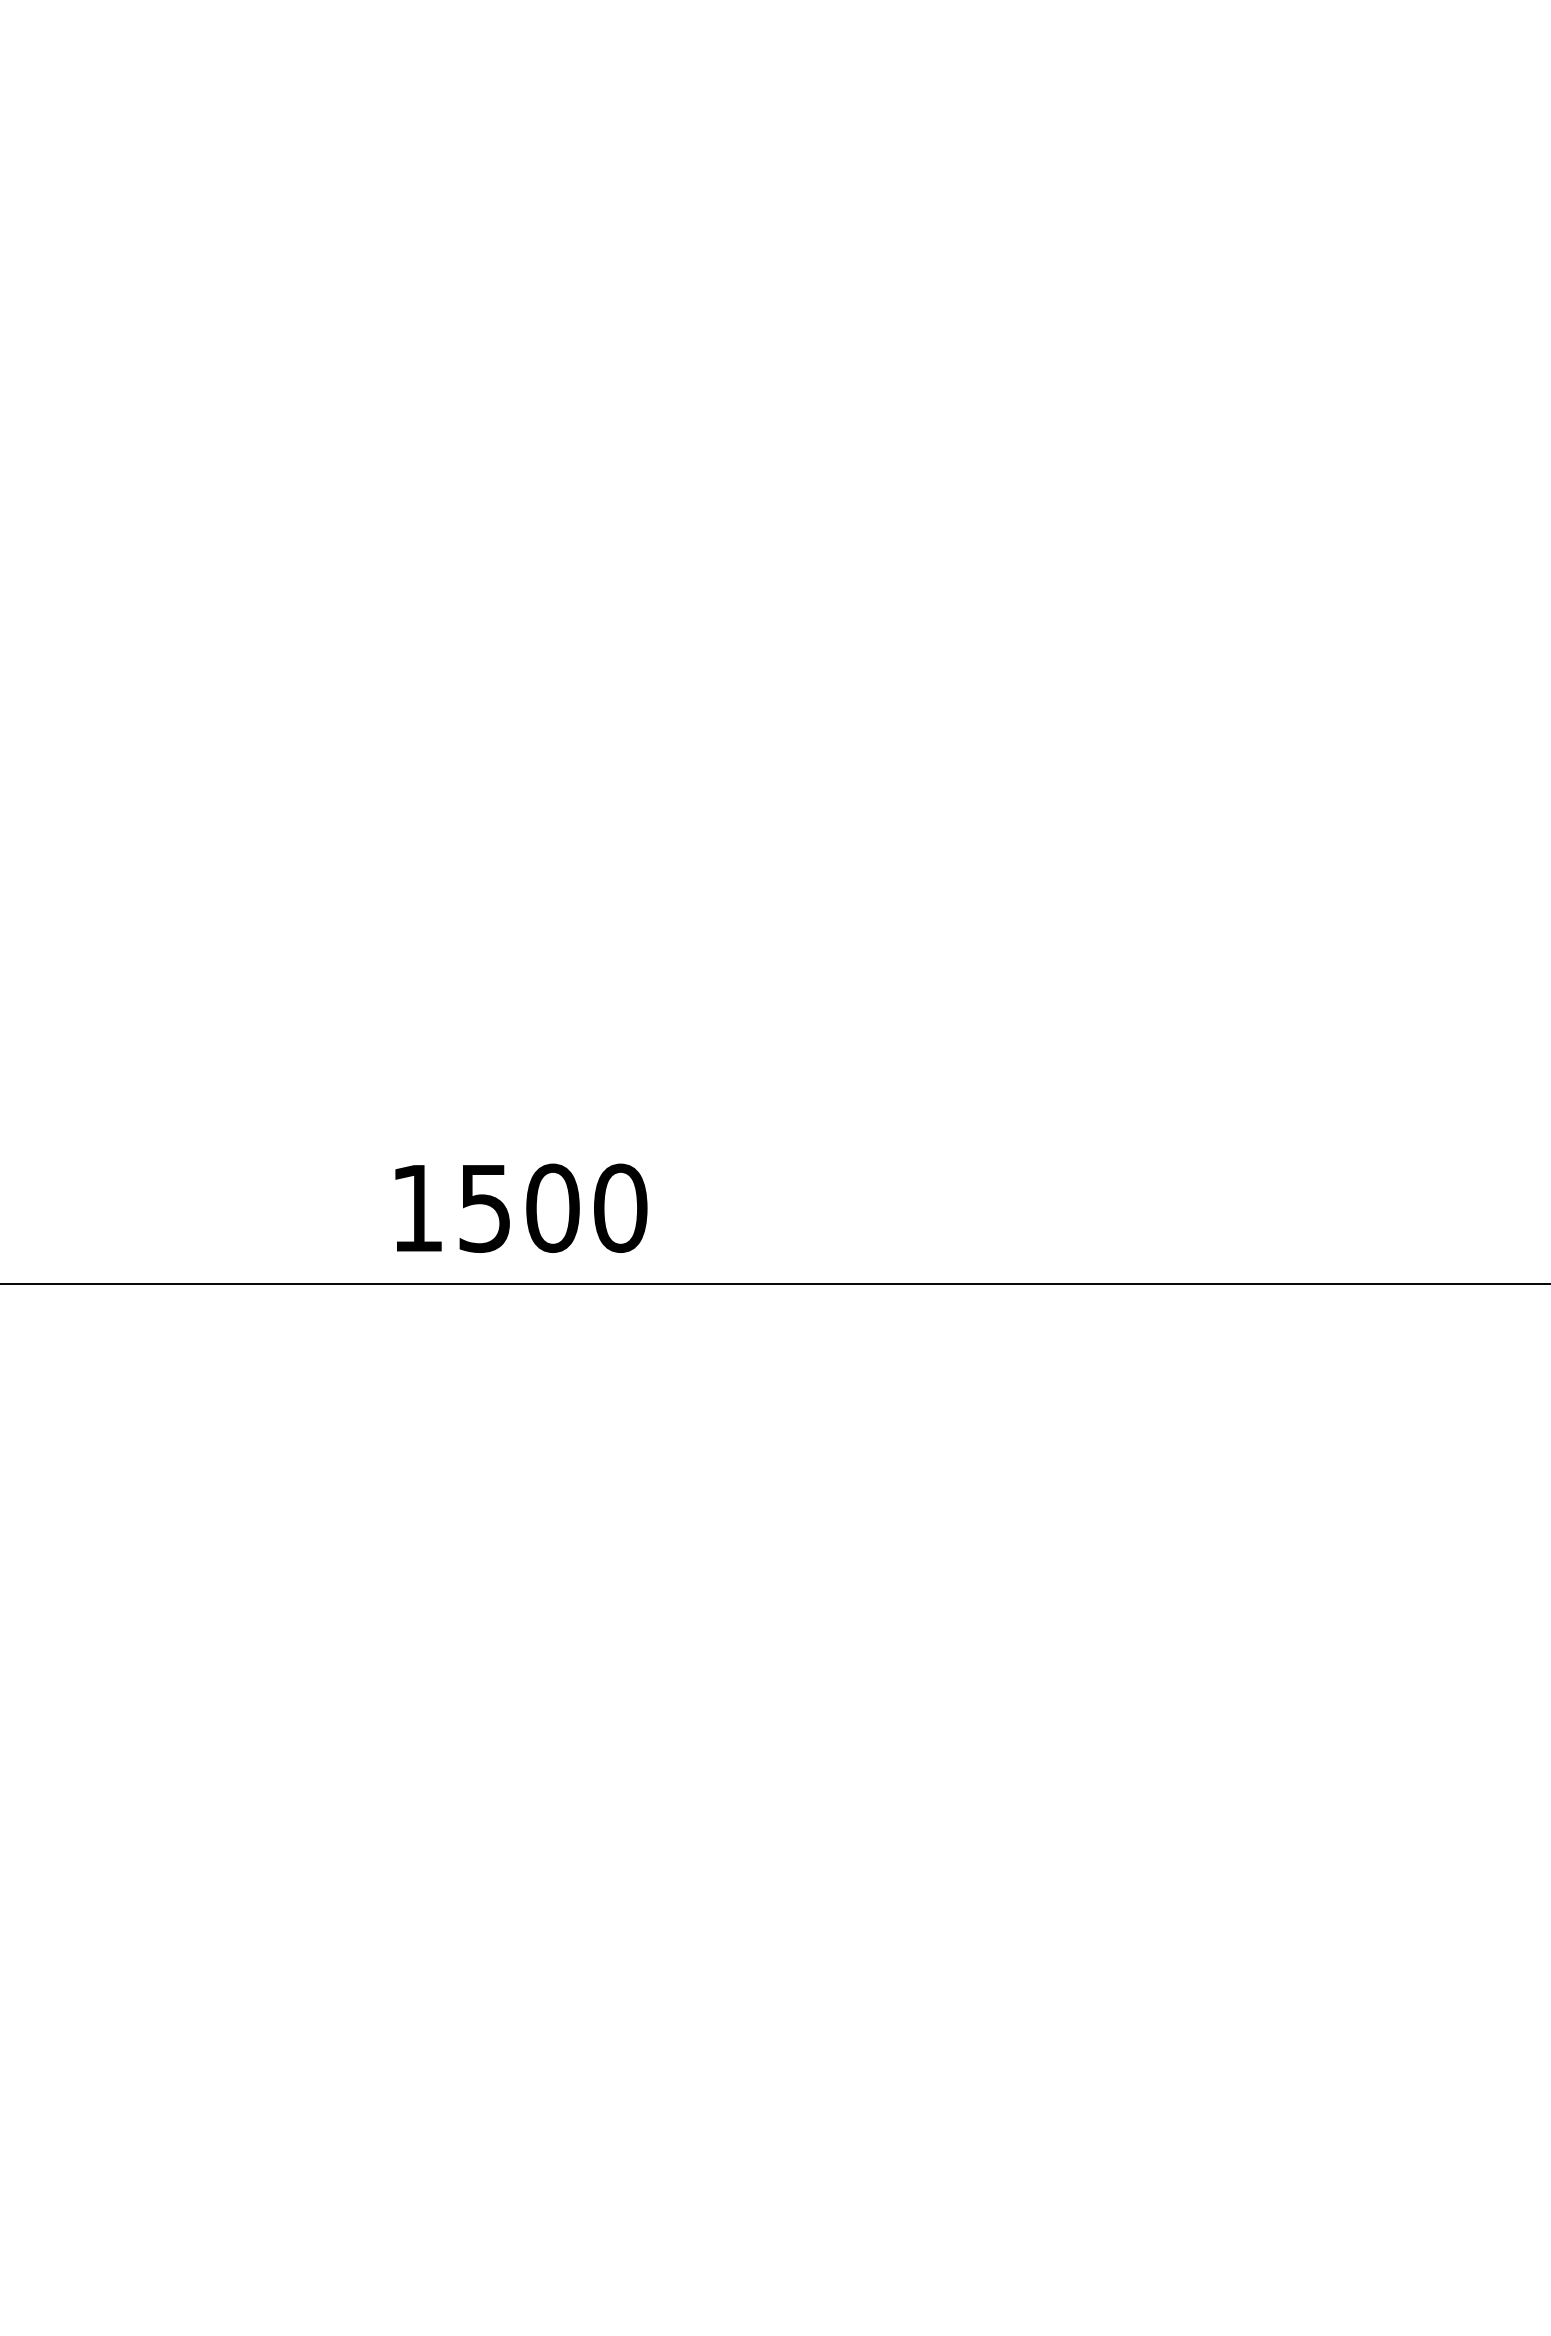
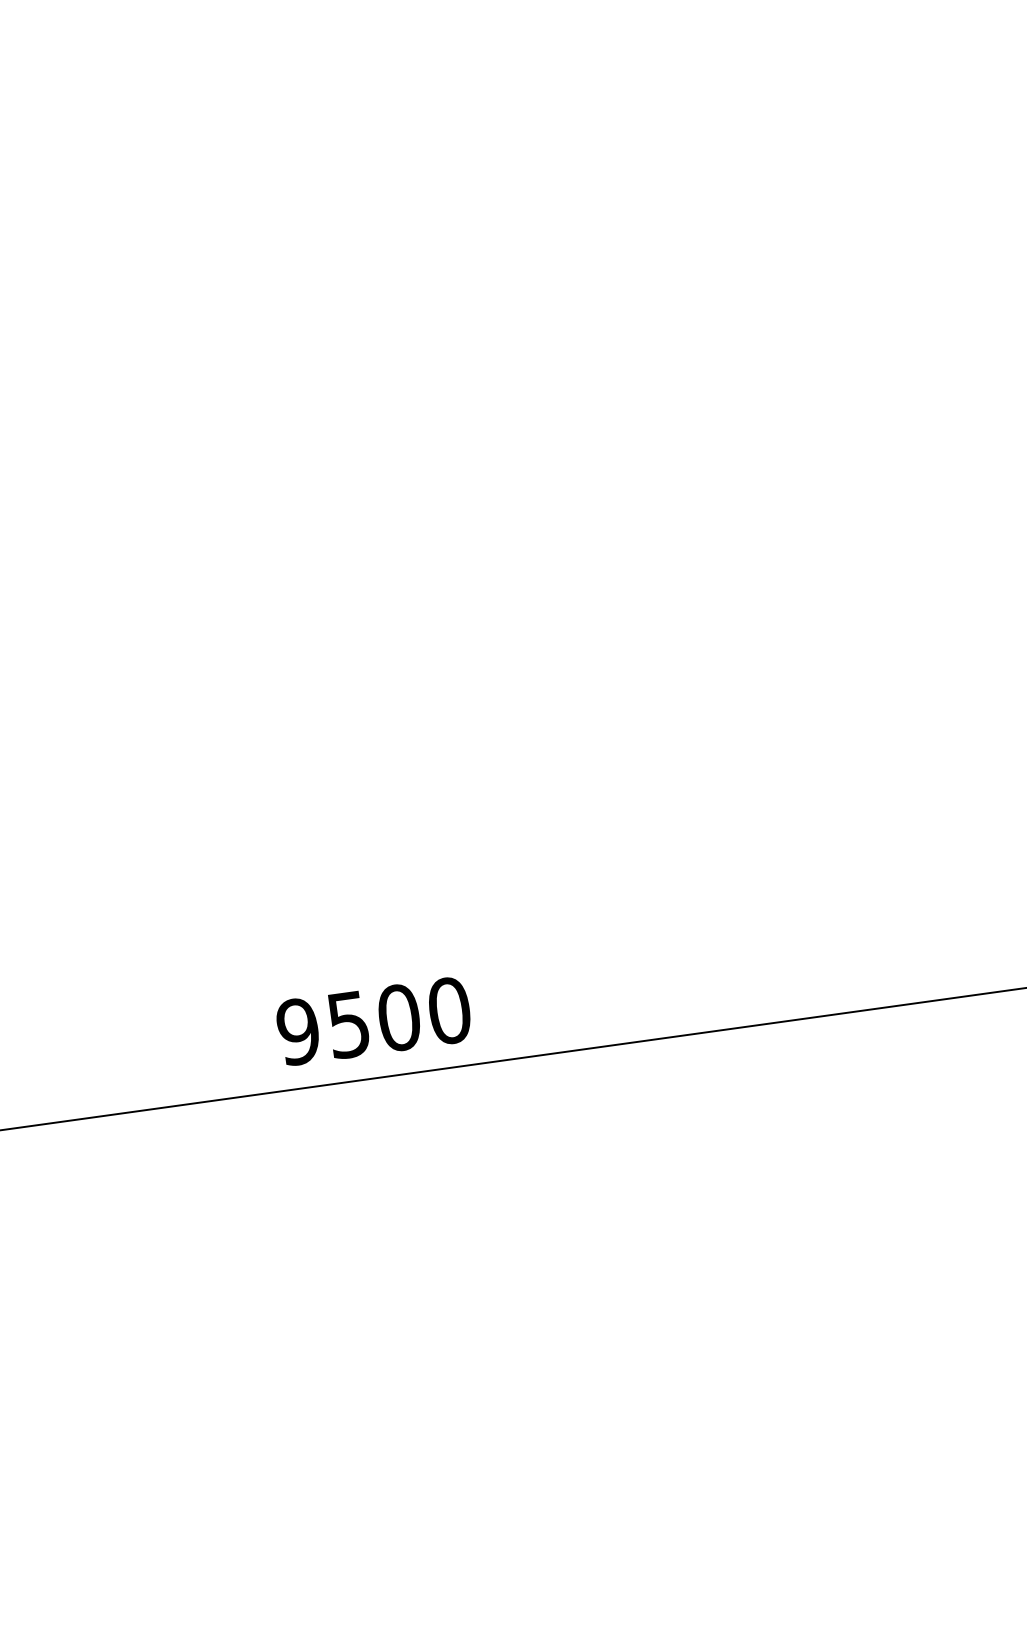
text: (416, 1207) -> (297, 1031), 1500 -> 9500

